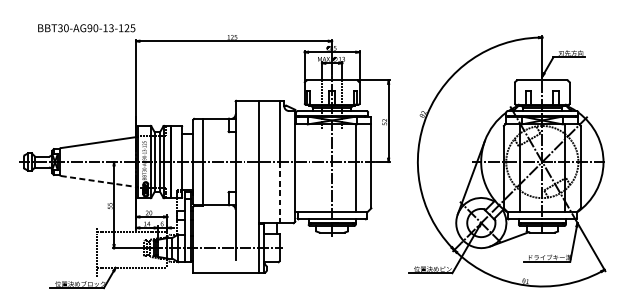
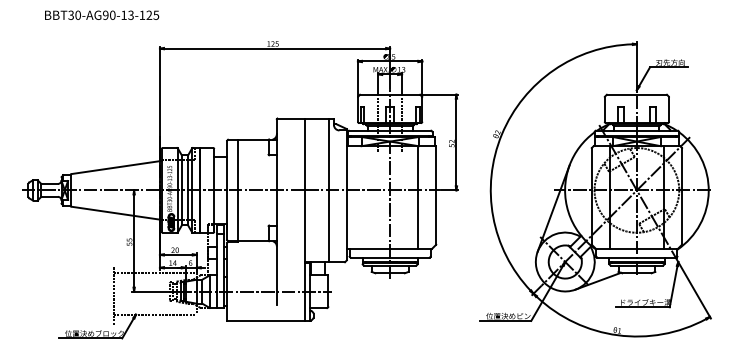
text: (87, 27) -> (102, 14), moved
line: (98, 181) -> (115, 213), dashed -> solid
line: (280, 192) -> (329, 226), dashed -> solid

